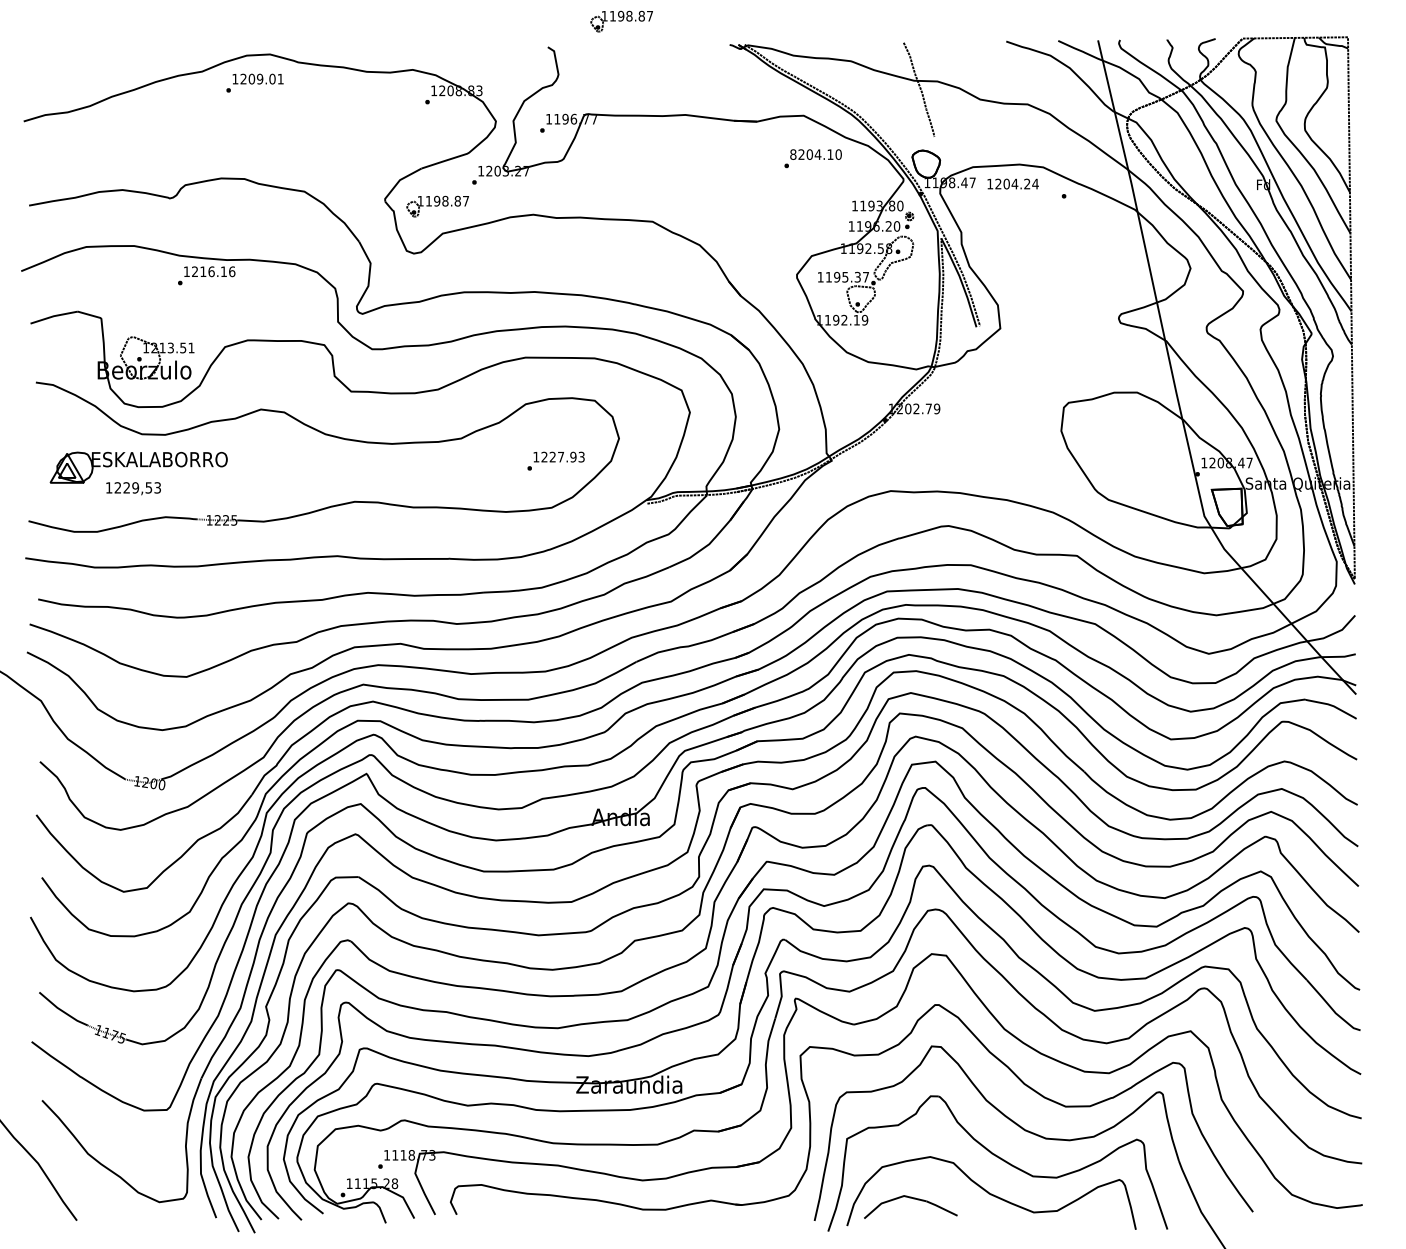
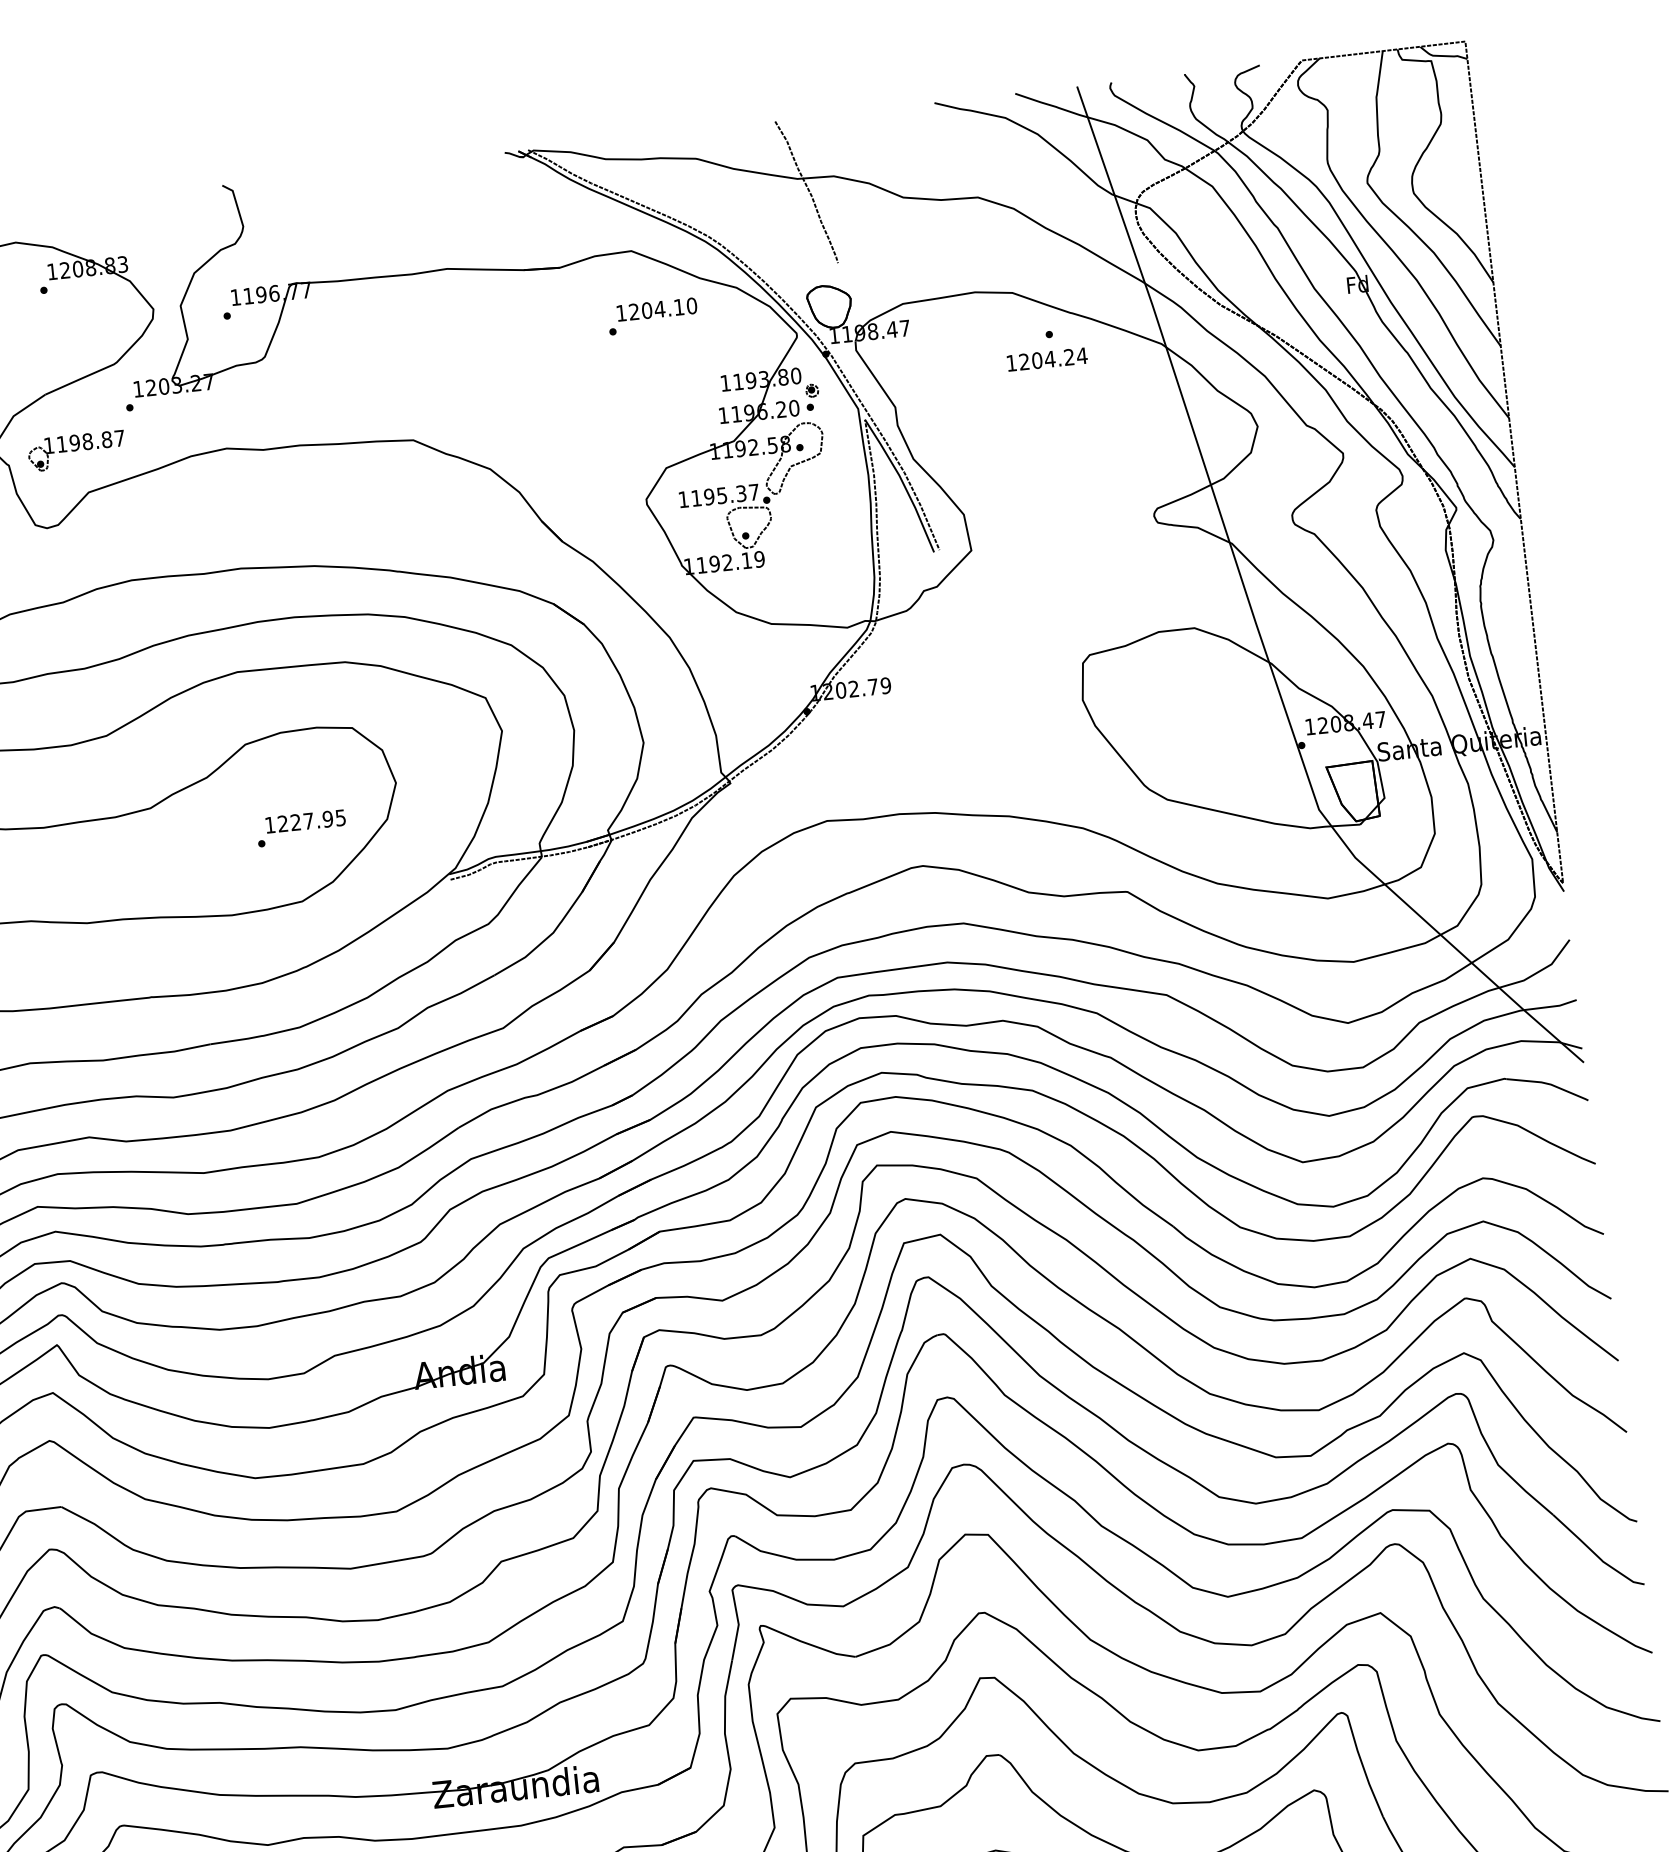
part: (621, 21) -> (332, 133), removed
text: (793, 154) -> (621, 313), 8204.10 -> 1204.10
text: (1012, 183) -> (1046, 358), moved
text: (581, 455) -> (340, 815), 1227.93 -> 1227.95

